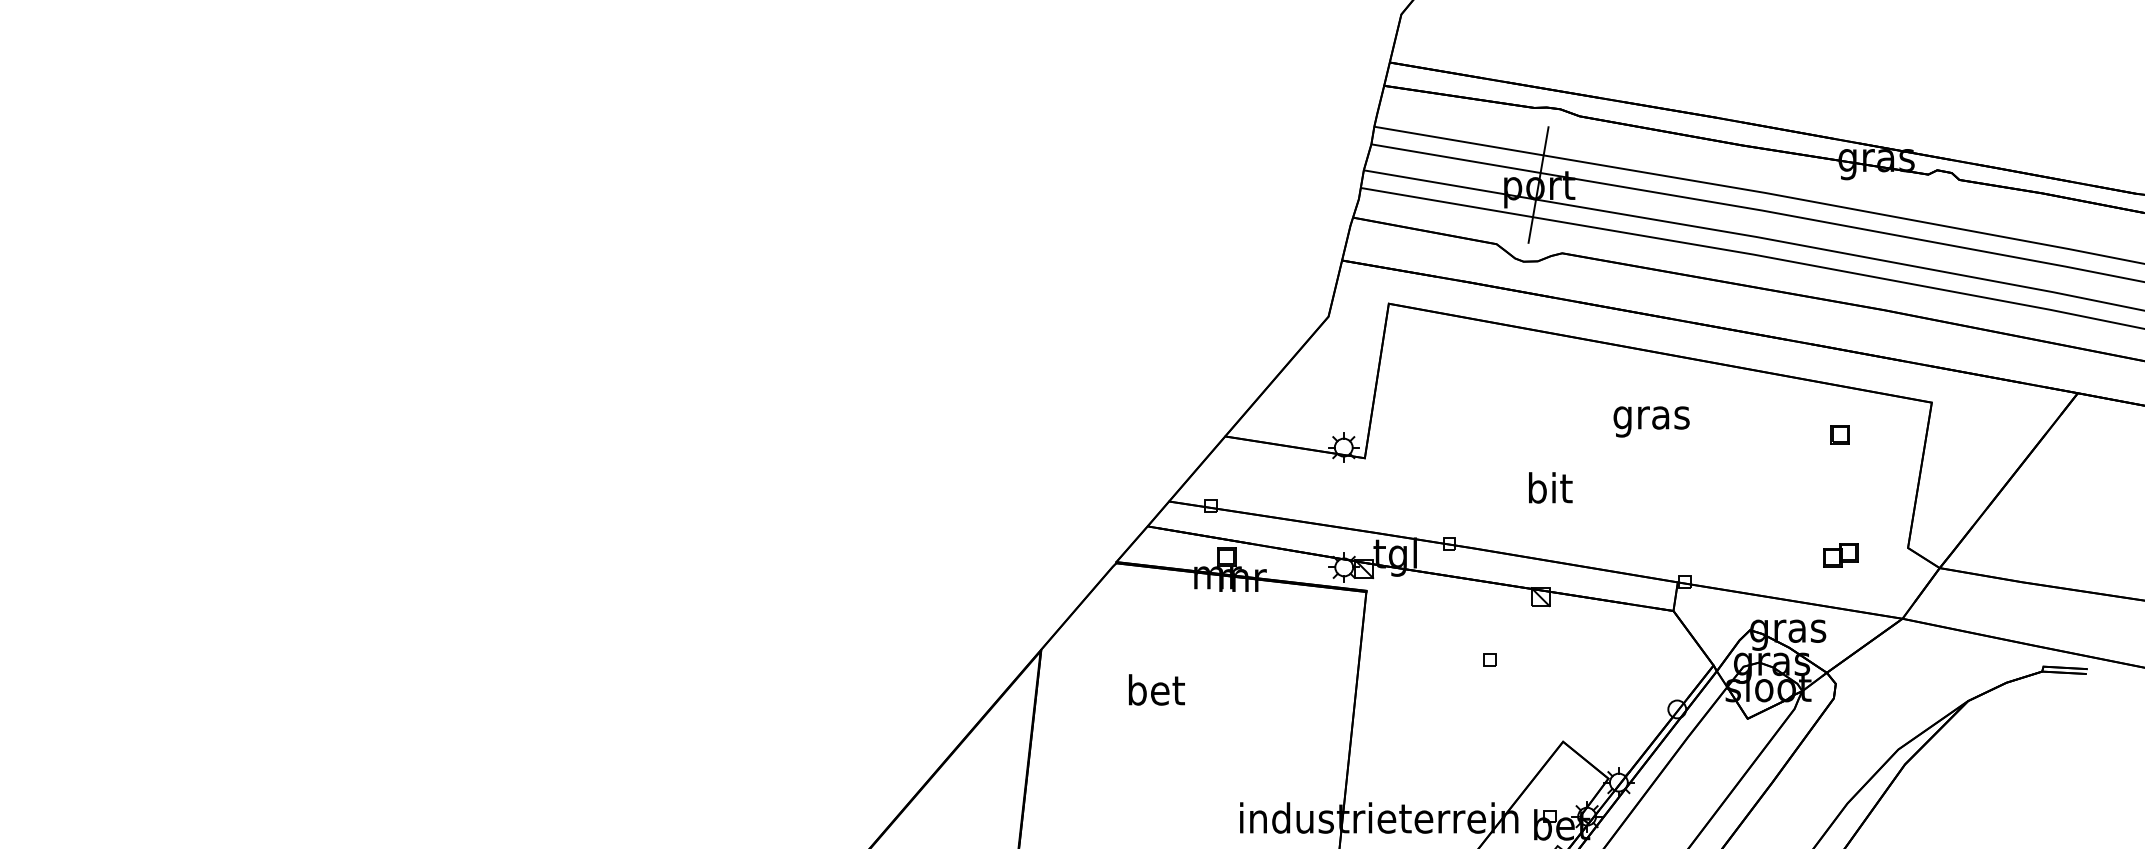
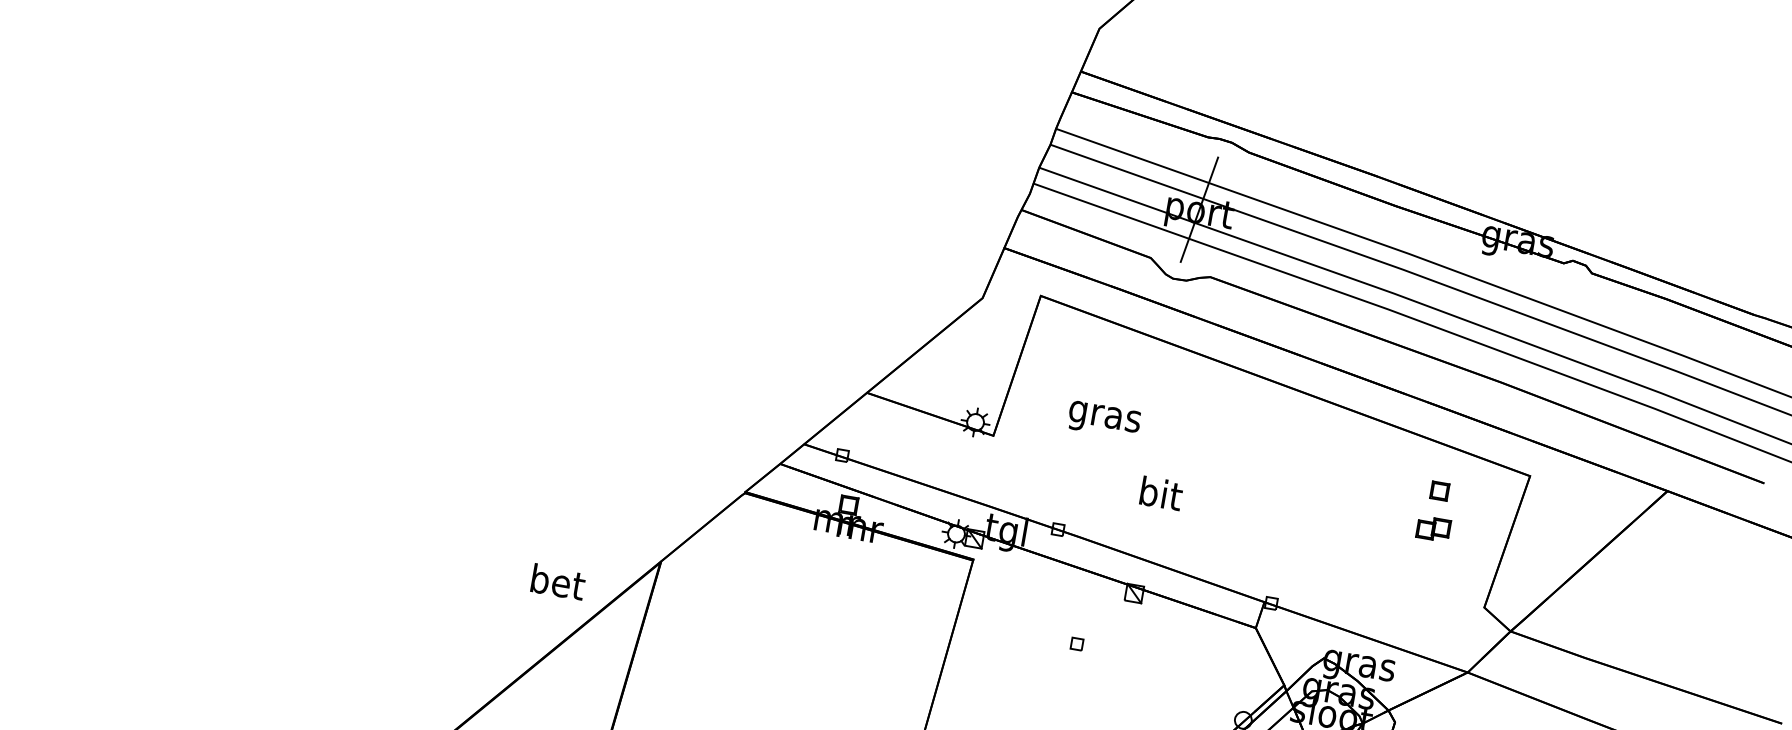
text: (1651, 421) -> (1104, 419), moved
part: (1840, 555) -> (1433, 529), moved
text: (1156, 689) -> (558, 581), moved

